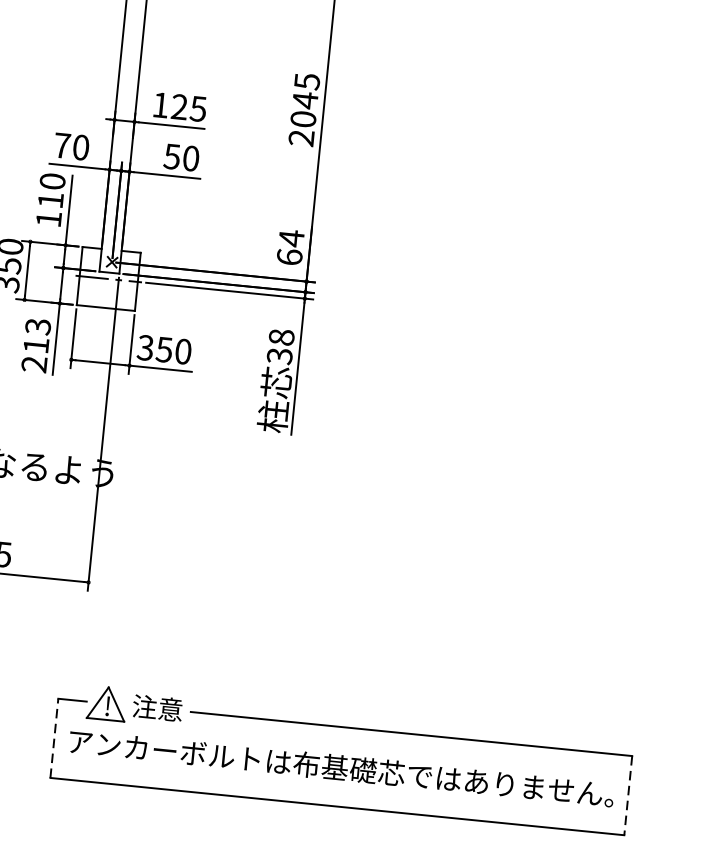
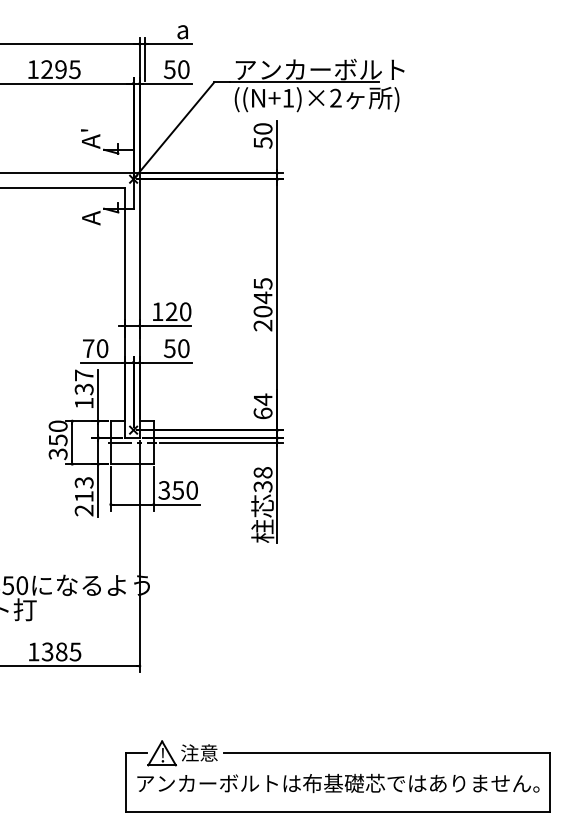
text: (198, 108) -> (185, 311), 125 -> 120
text: (50, 190) -> (83, 382), 110 -> 137
line: (54, 738) -> (126, 782), dashed -> solid
line: (628, 796) -> (550, 783), dashed -> solid

